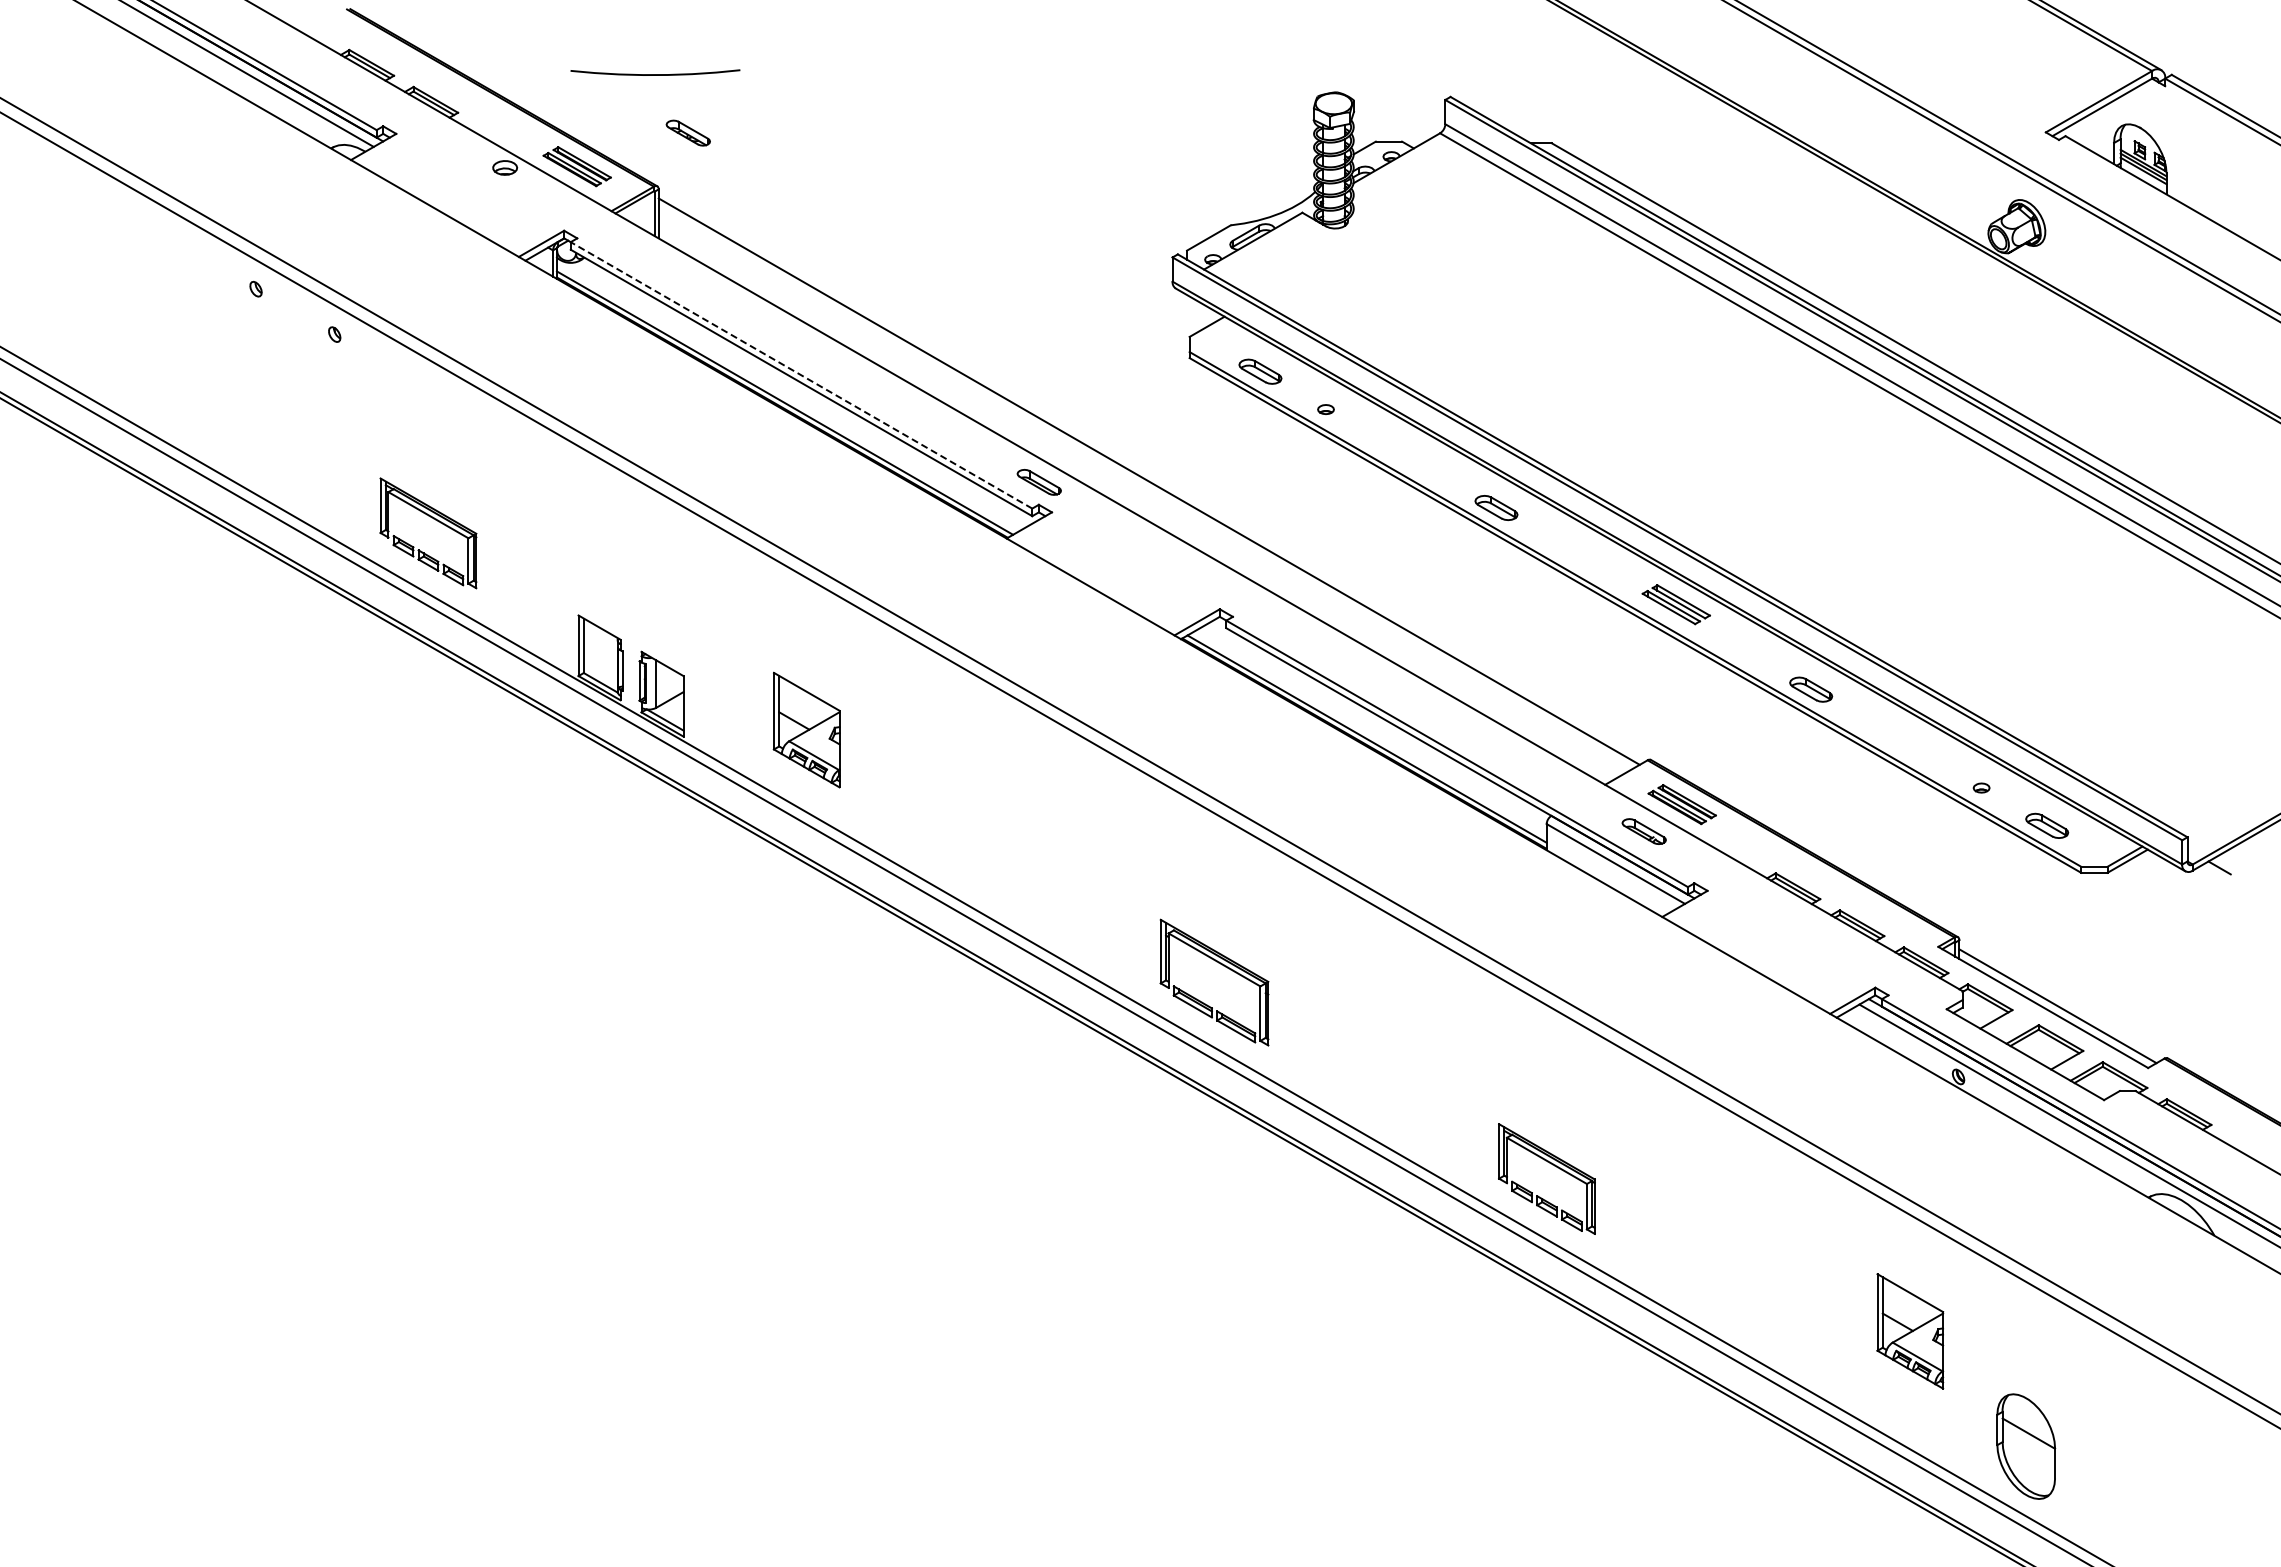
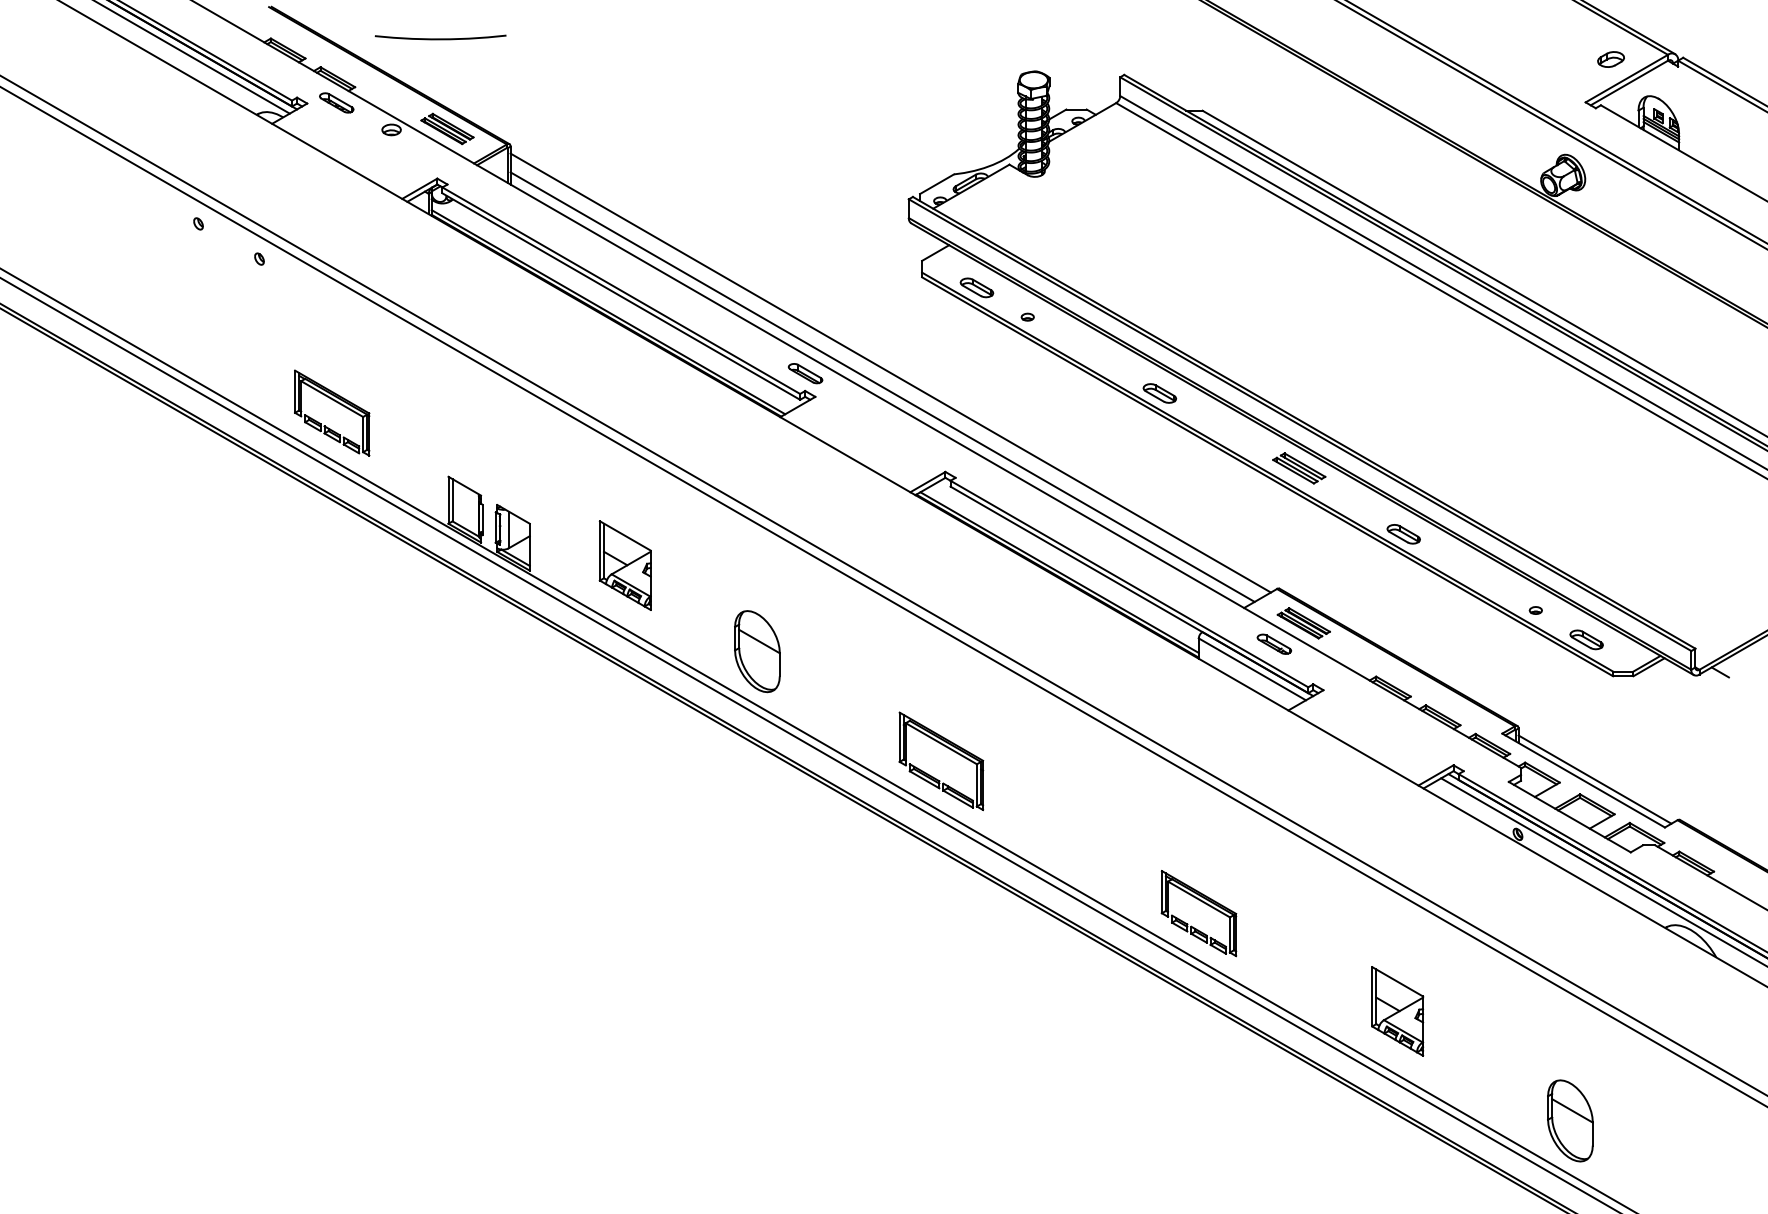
curve: (655, 74) -> (440, 38), moved
part: (2078, 76) -> (1610, 59), added
part: (687, 132) -> (336, 102), moved
line: (801, 375) -> (621, 290), dashed -> solid
line: (1138, 499) -> (882, 386), added
part: (976, 840) -> (756, 651), added
part: (1910, 1331) -> (1397, 1011), moved

